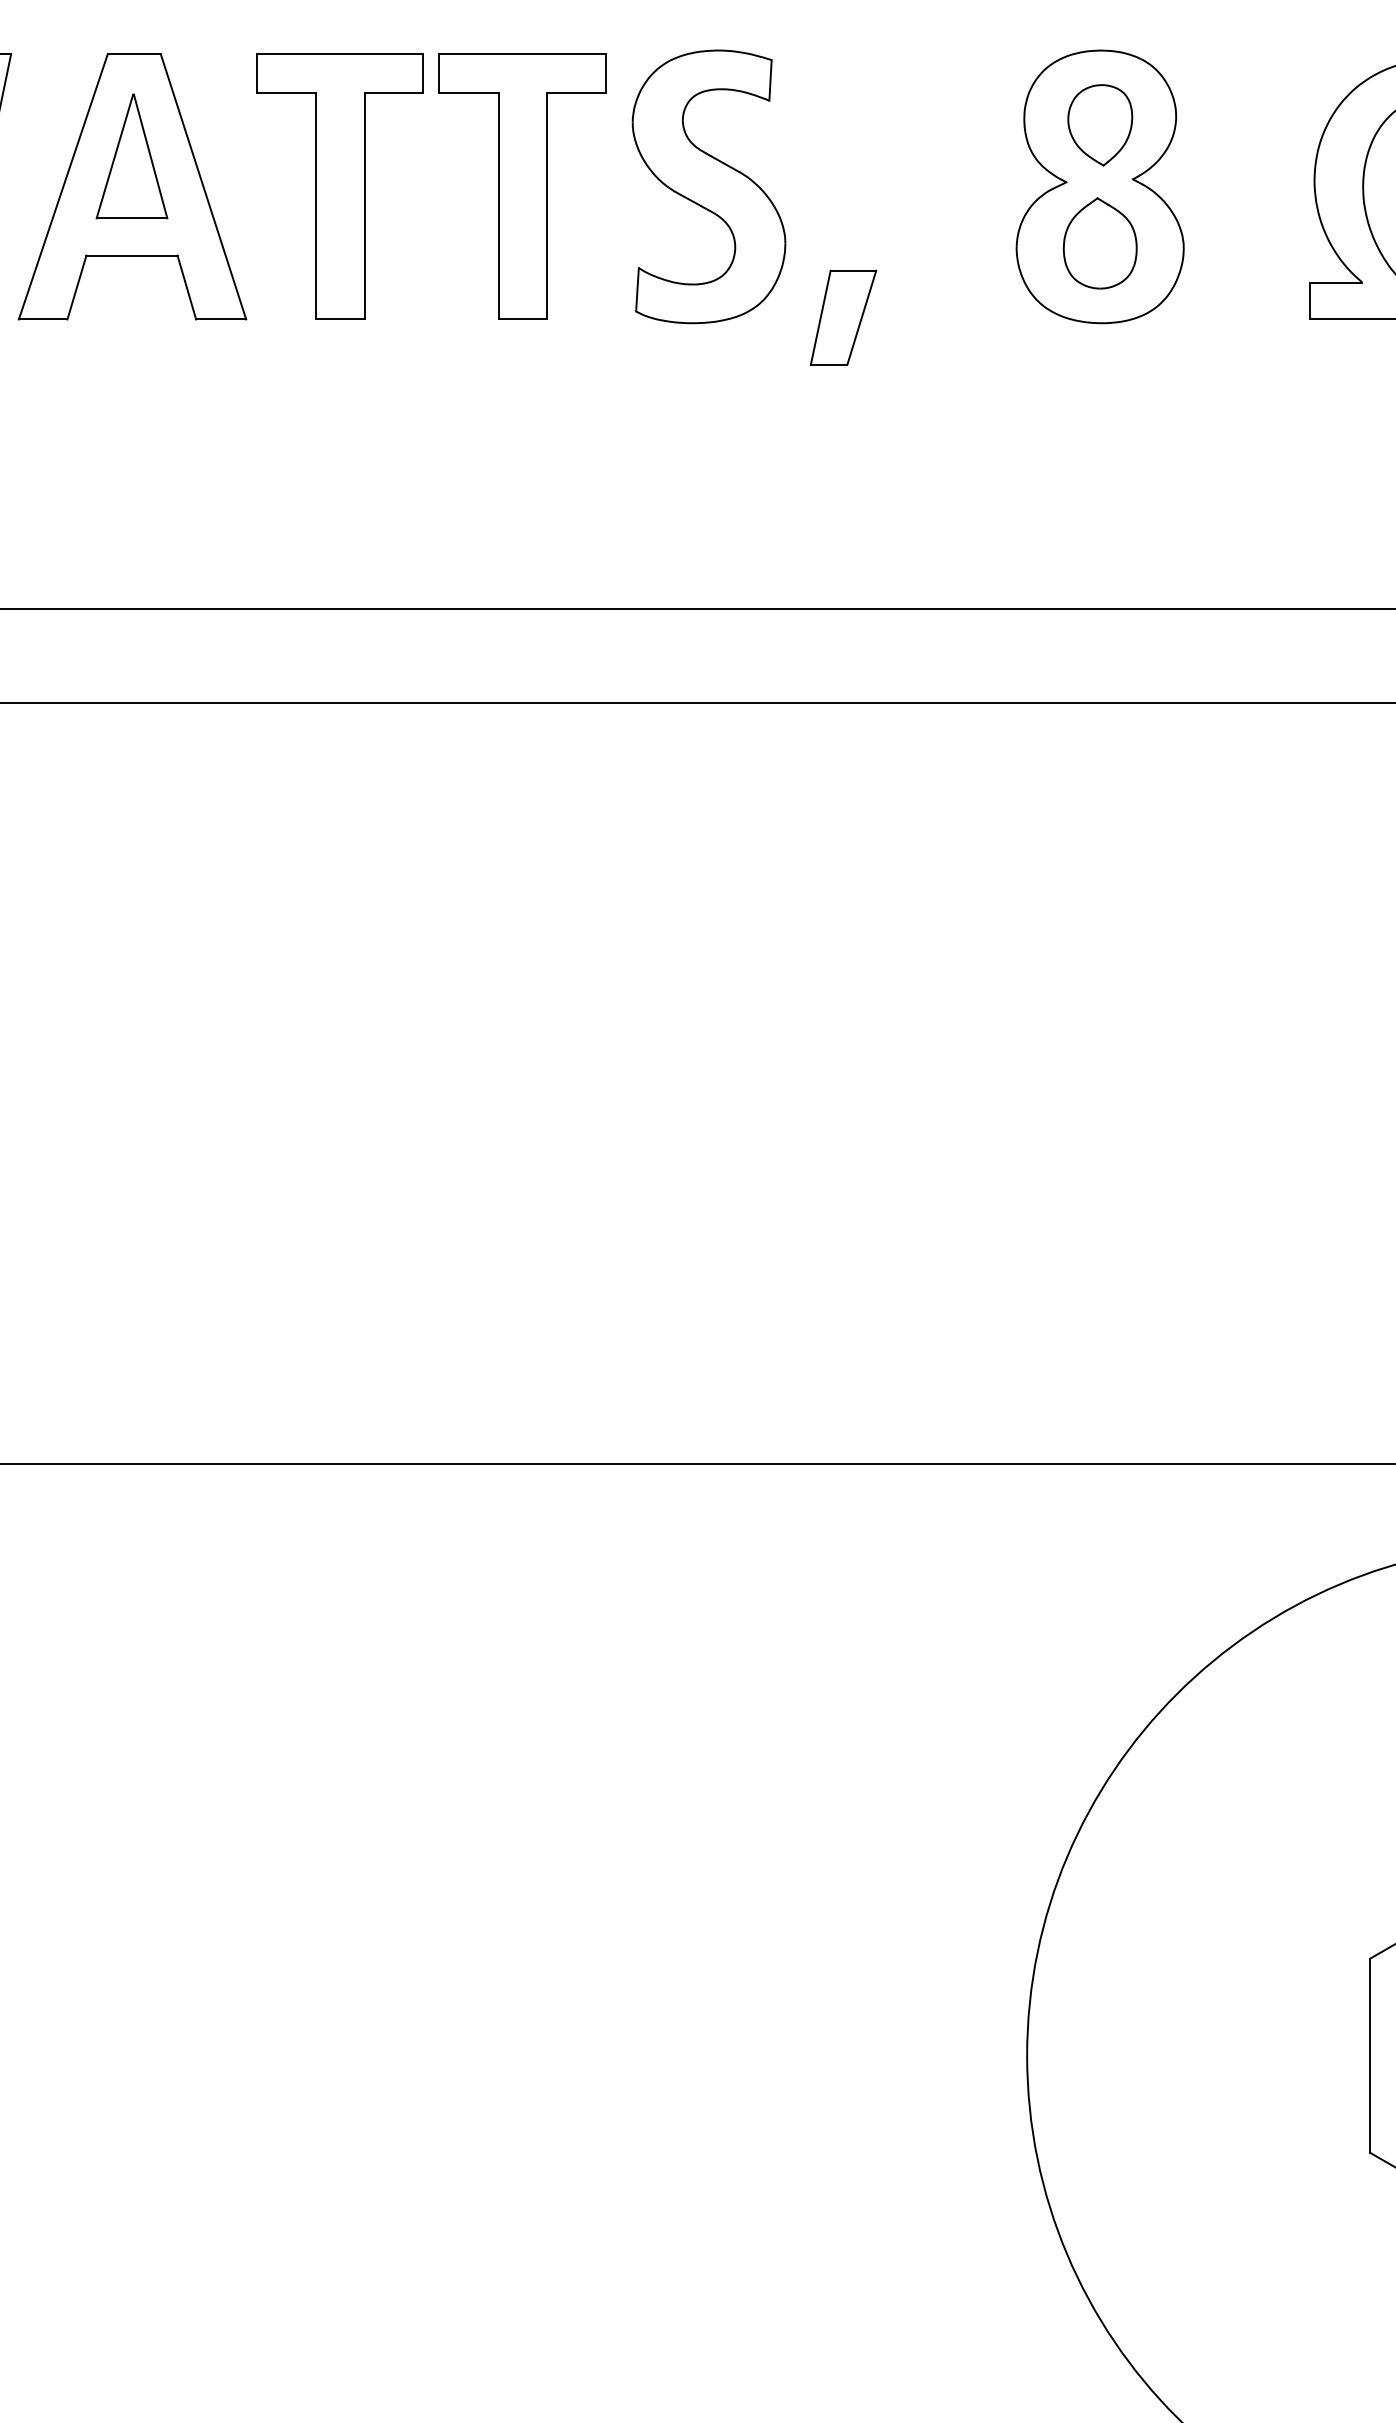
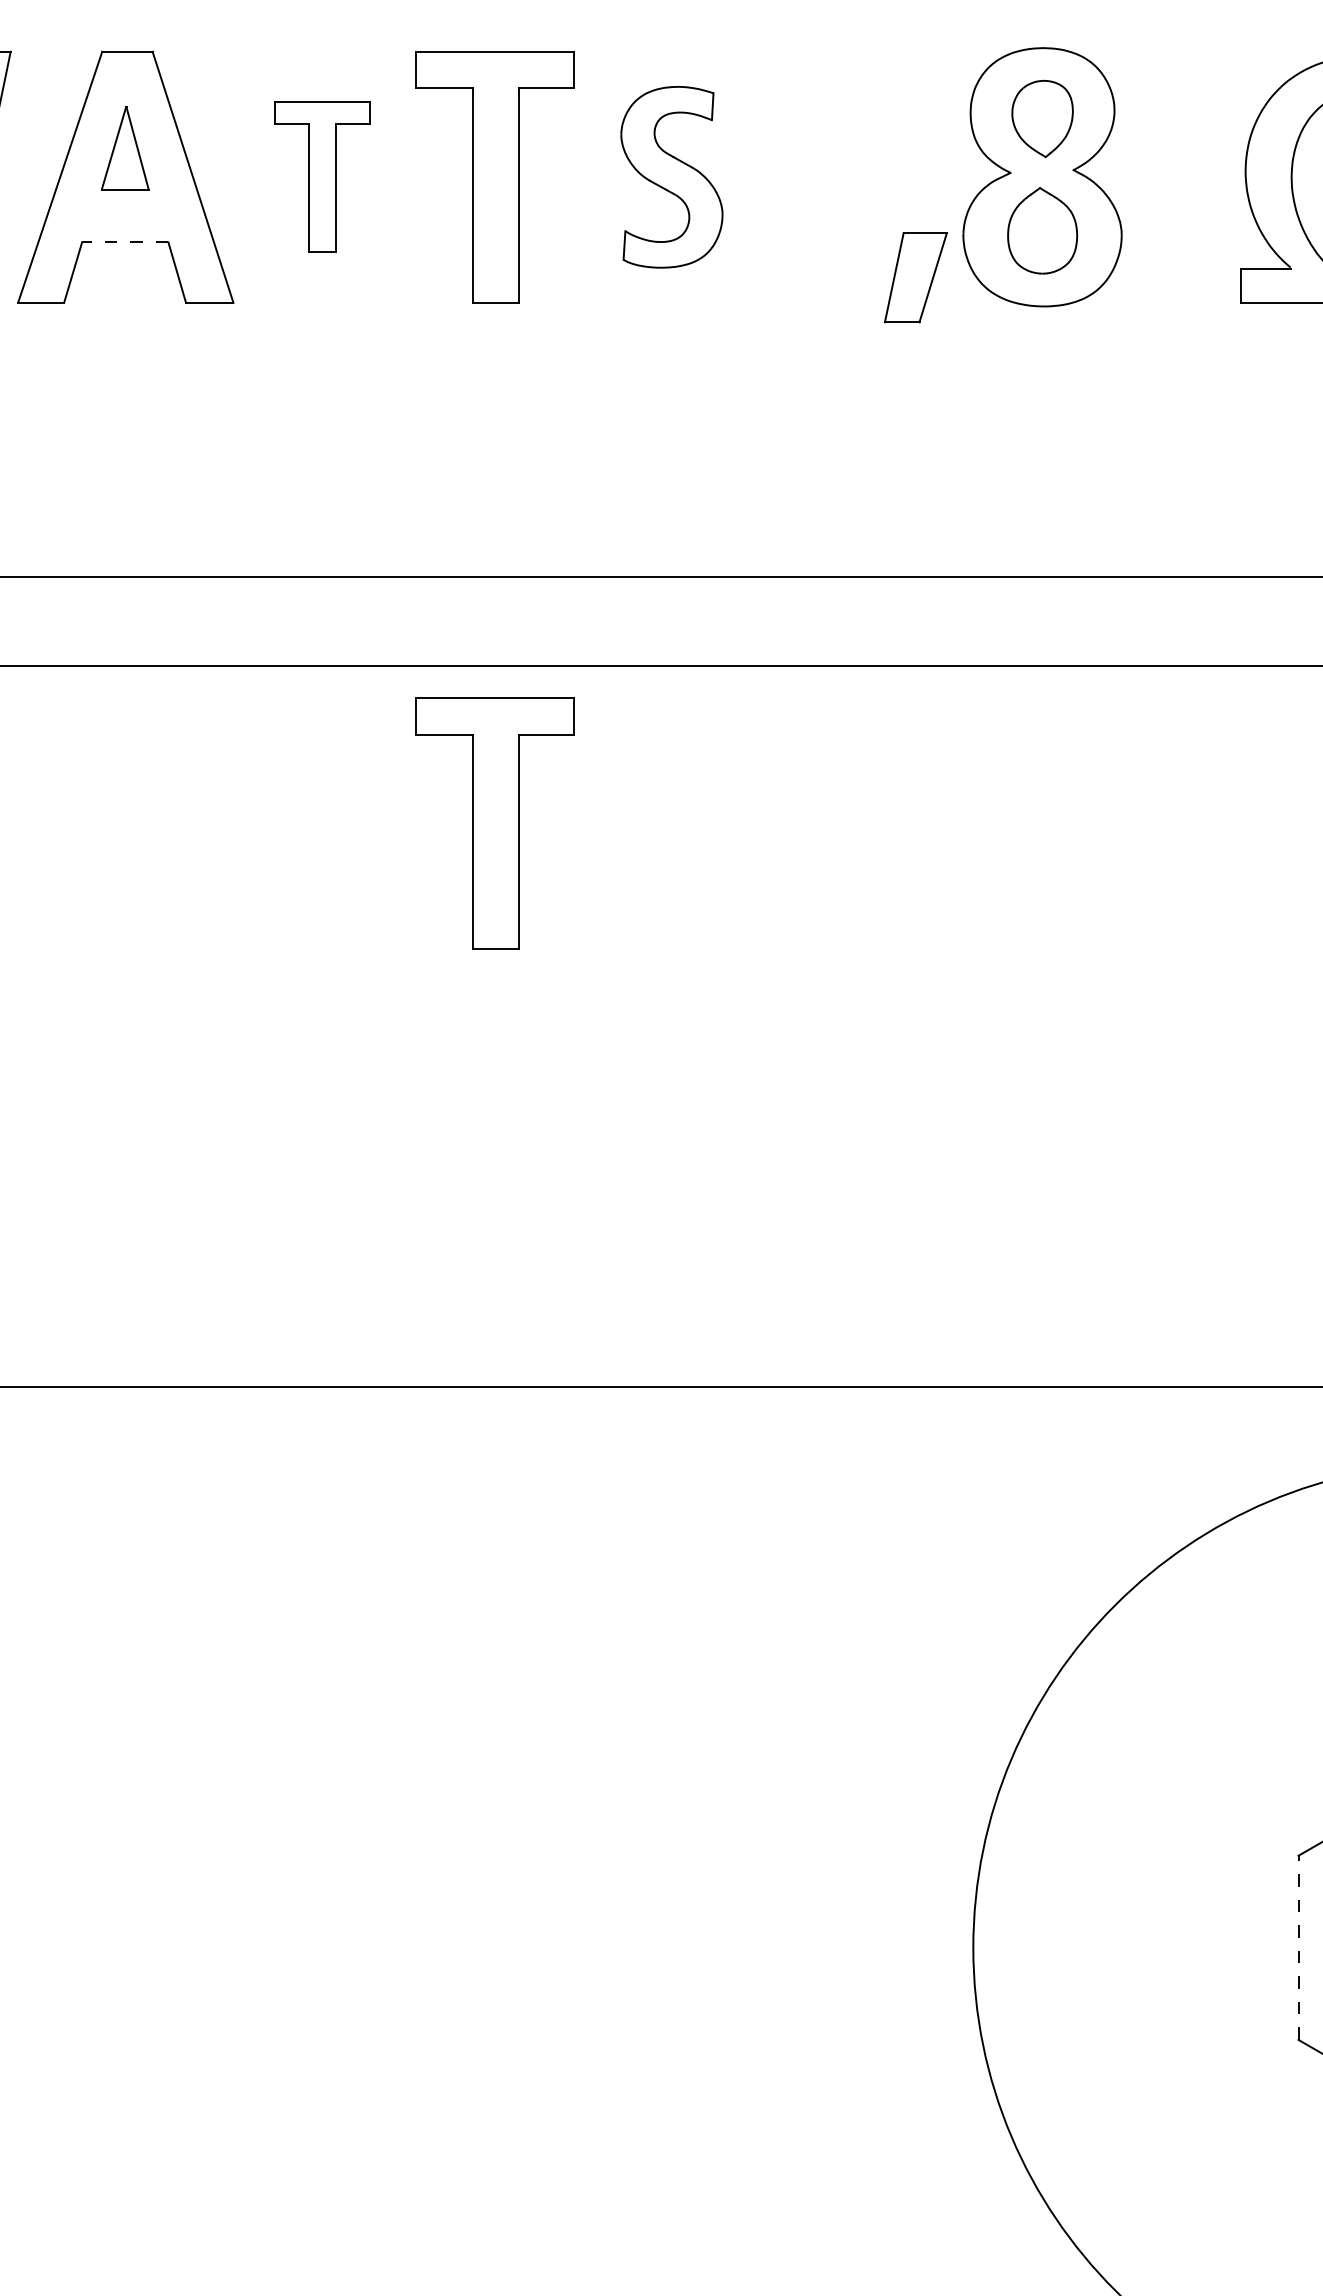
part: (131, 156) -> (124, 148), size x0.7
part: (339, 186) -> (321, 176), size x0.6
part: (708, 186) -> (671, 176), size x0.7
line: (132, 255) -> (125, 242), solid -> dashed
part: (843, 317) -> (915, 277), moved
part: (522, 868) -> (495, 823), added
line: (1370, 2055) -> (1298, 1947), solid -> dashed

